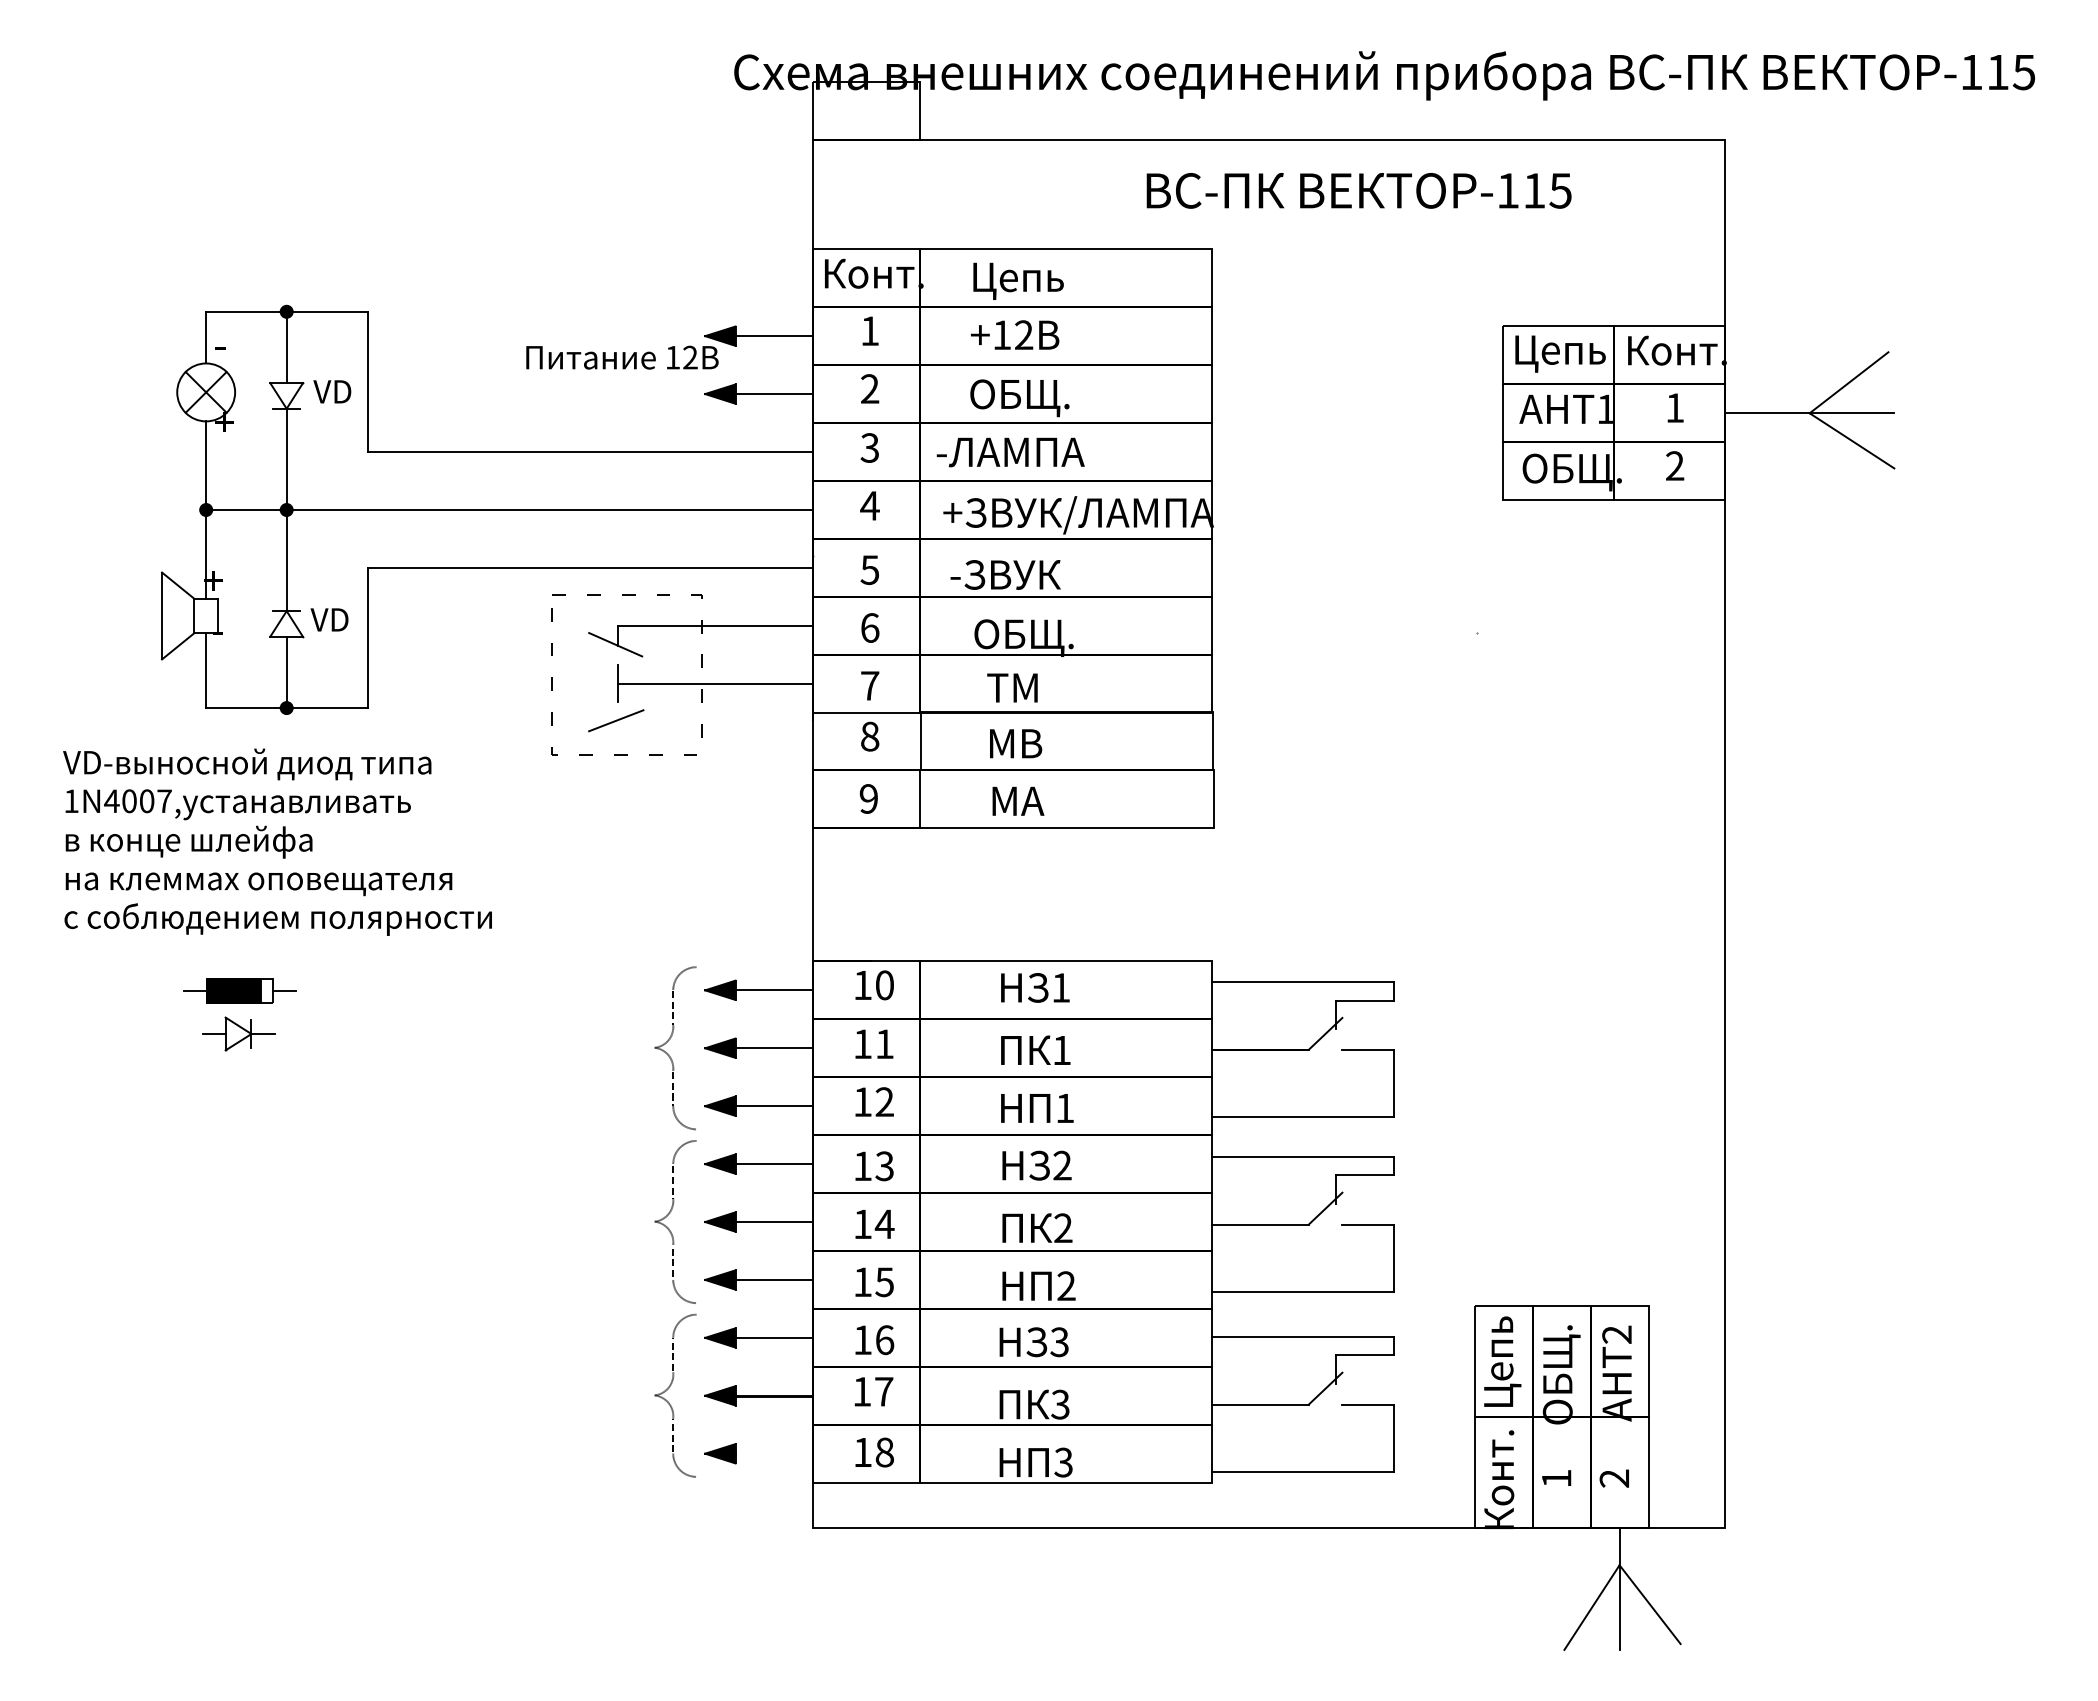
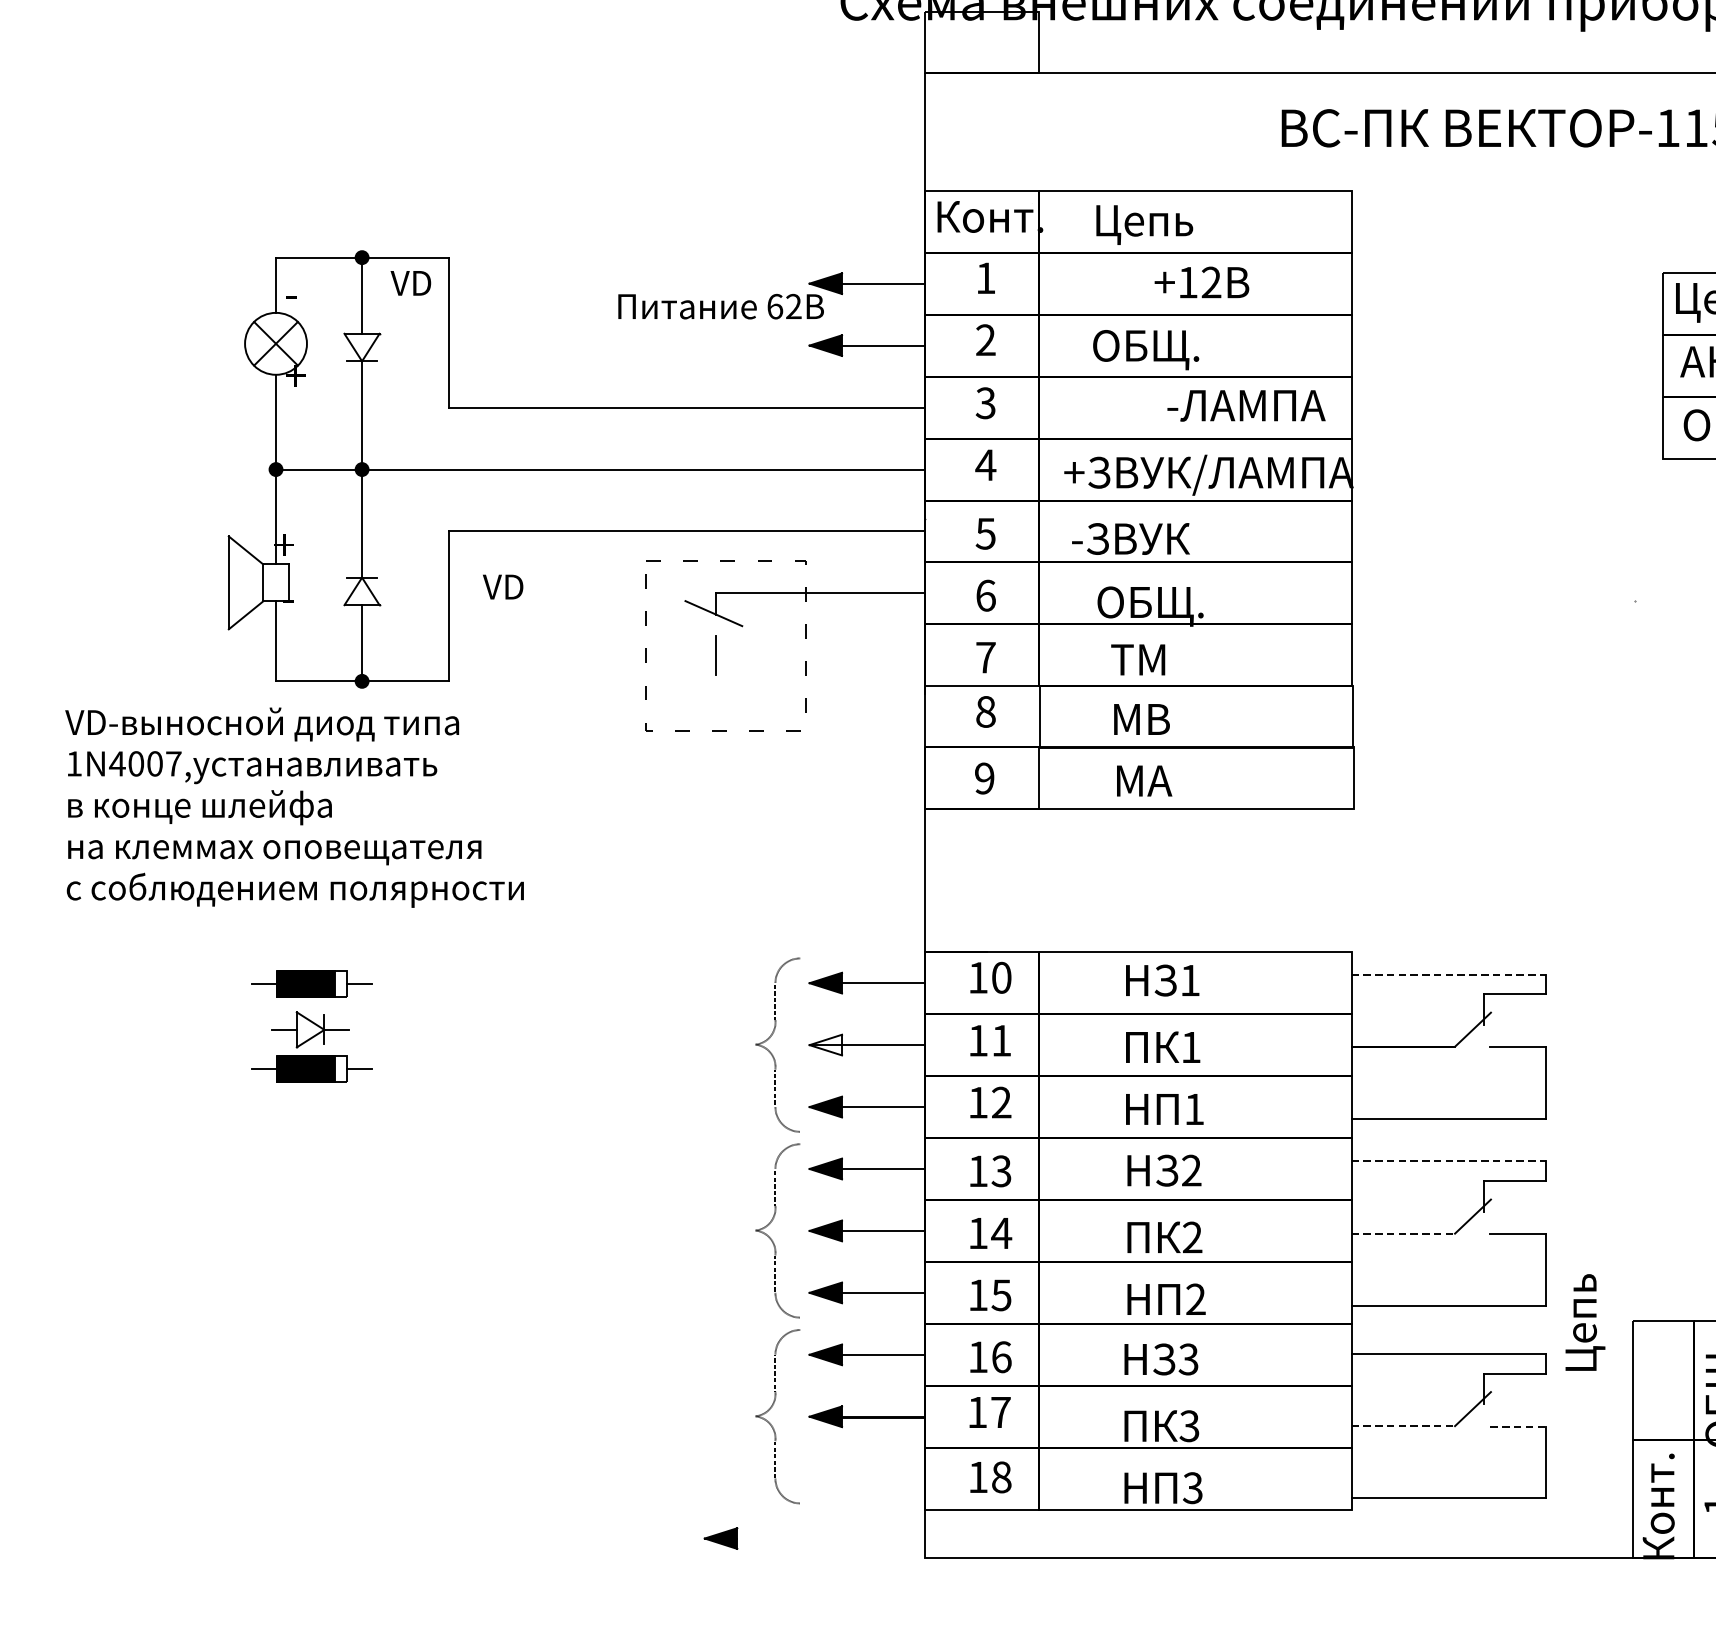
text: (1015, 334) -> (1202, 281), moved
text: (673, 357) -> (775, 306), 12 -> 62
text: (332, 391) -> (411, 282), moved
text: (1010, 452) -> (1246, 405), moved
text: (329, 619) -> (503, 586), moved
line: (714, 683) -> (819, 655), removed
line: (616, 720) -> (714, 694), removed
text: (277, 841) -> (294, 806), moved
line: (1302, 982) -> (1448, 974), solid -> dashed
fill: (720, 1047) -> (825, 1044), removed
part: (239, 1069) -> (311, 1067), added
line: (1302, 1157) -> (1448, 1161), solid -> dashed
line: (1260, 1224) -> (1403, 1233), solid -> dashed
text: (1502, 1361) -> (1585, 1322), moved
line: (1260, 1404) -> (1403, 1426), solid -> dashed
line: (1367, 1405) -> (1517, 1427), solid -> dashed
part: (720, 1453) -> (721, 1538), moved

